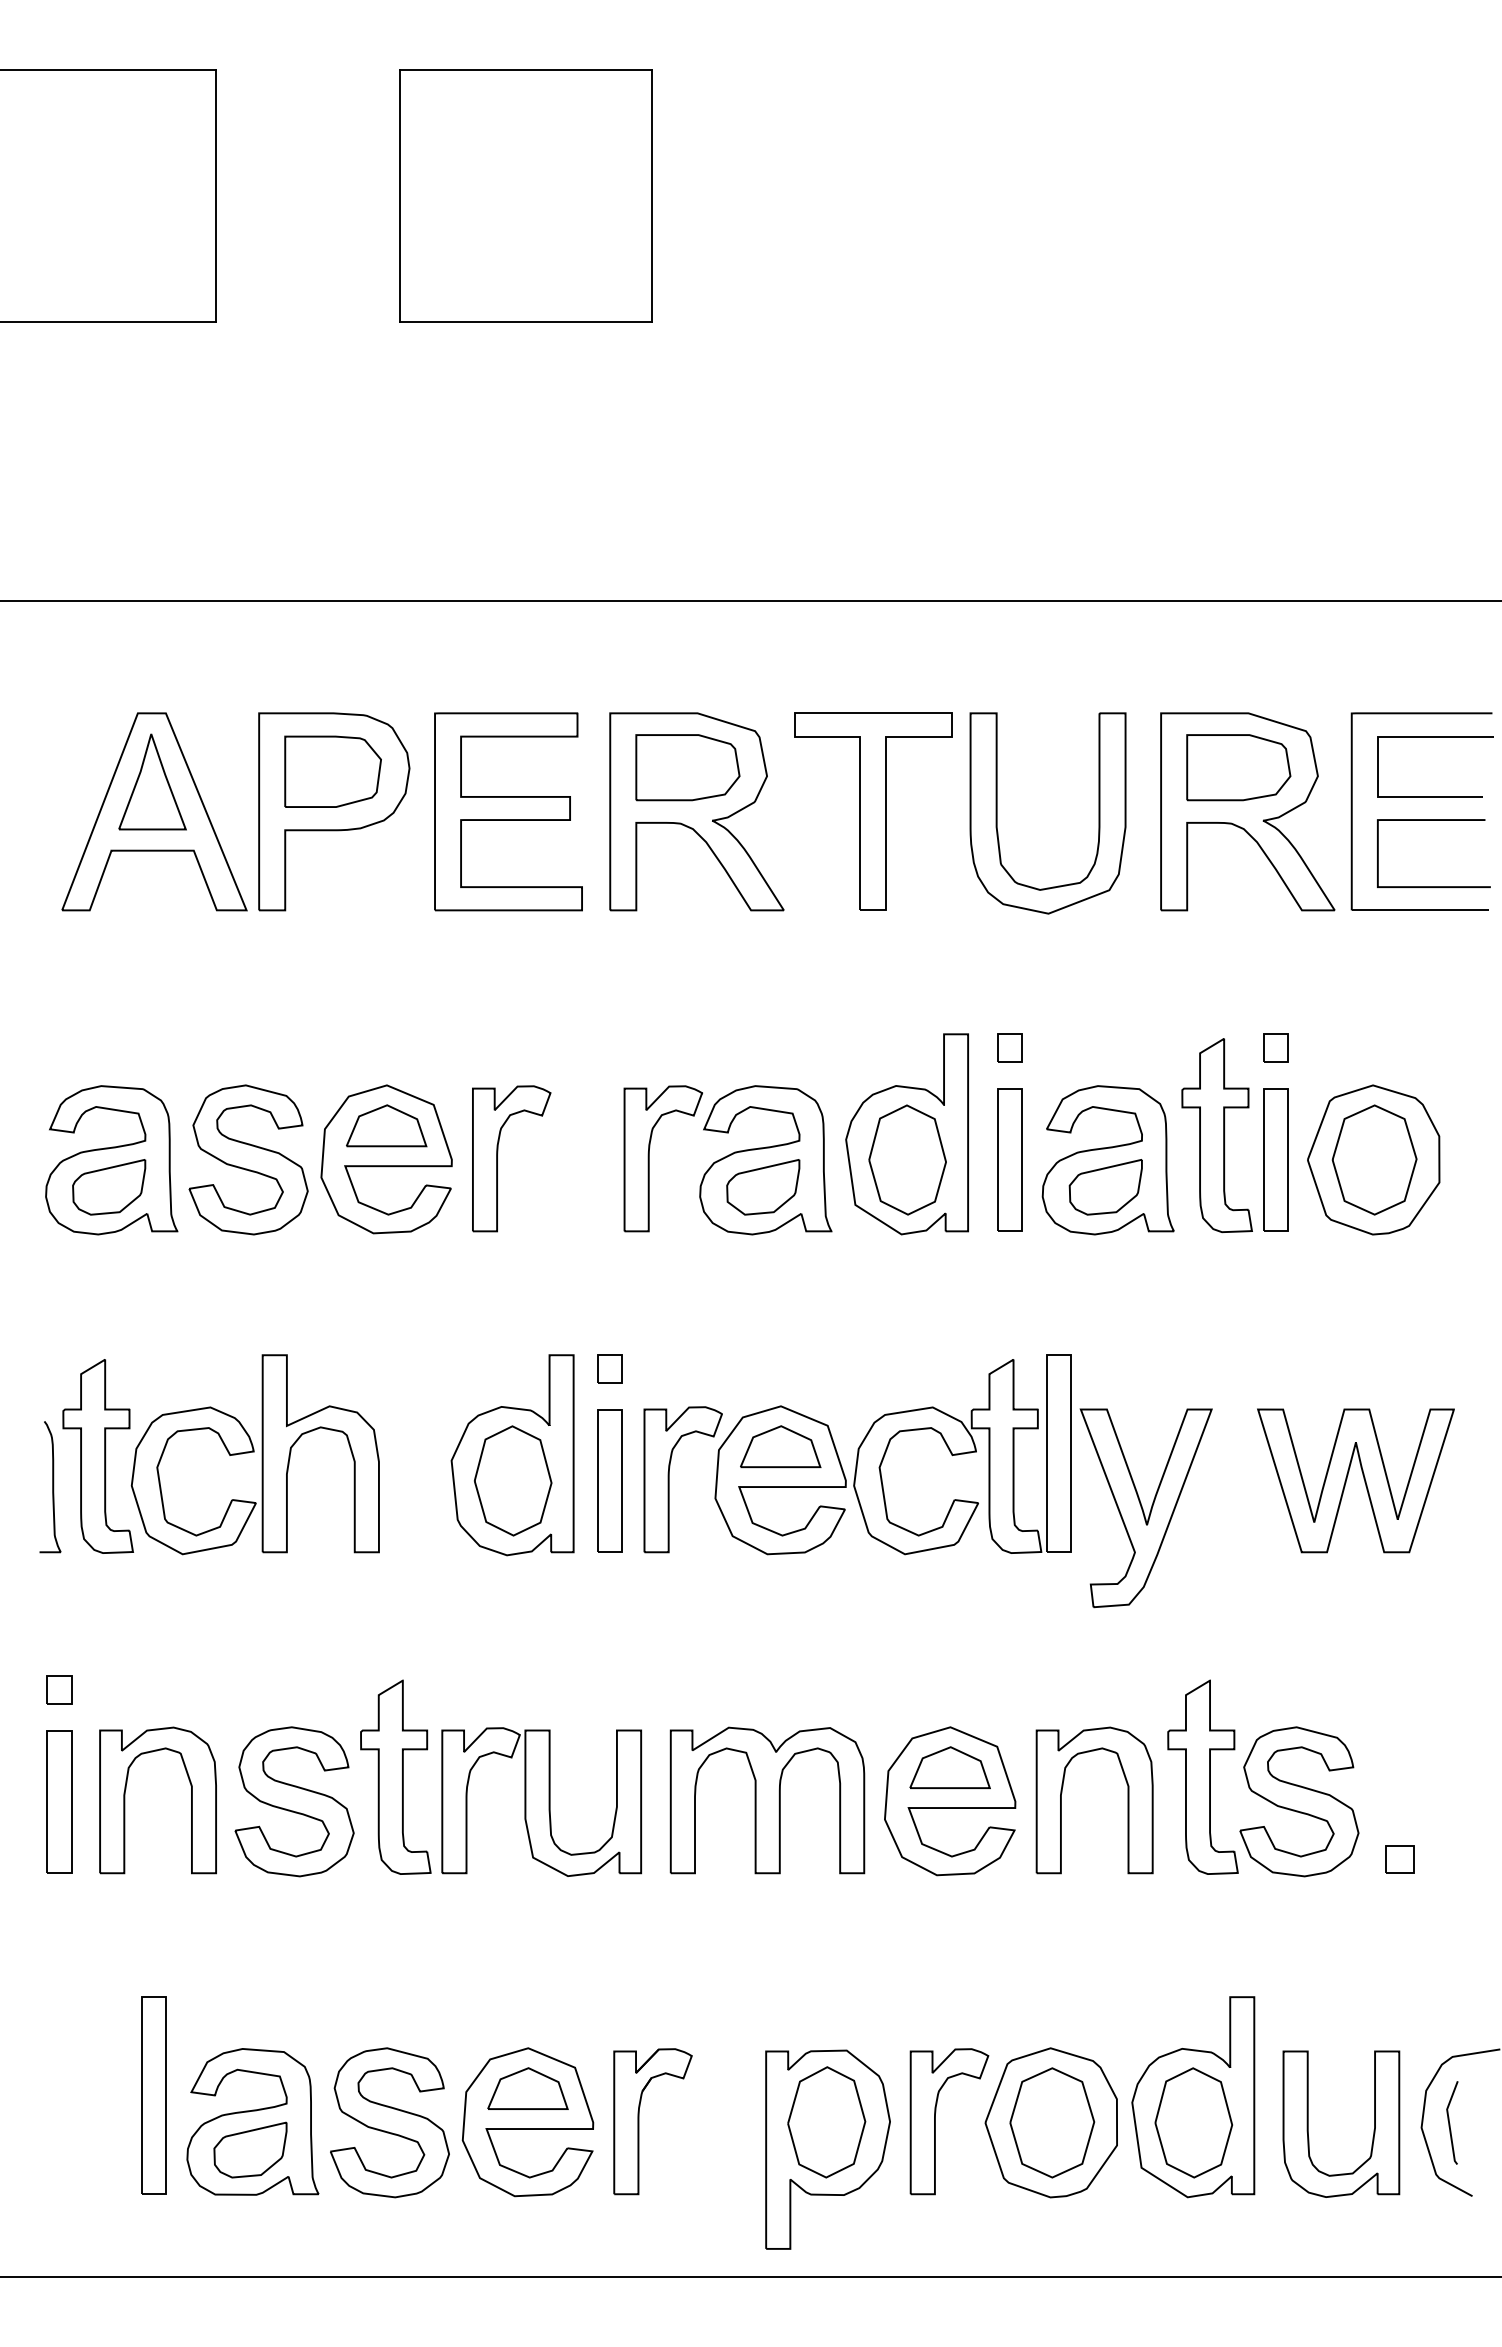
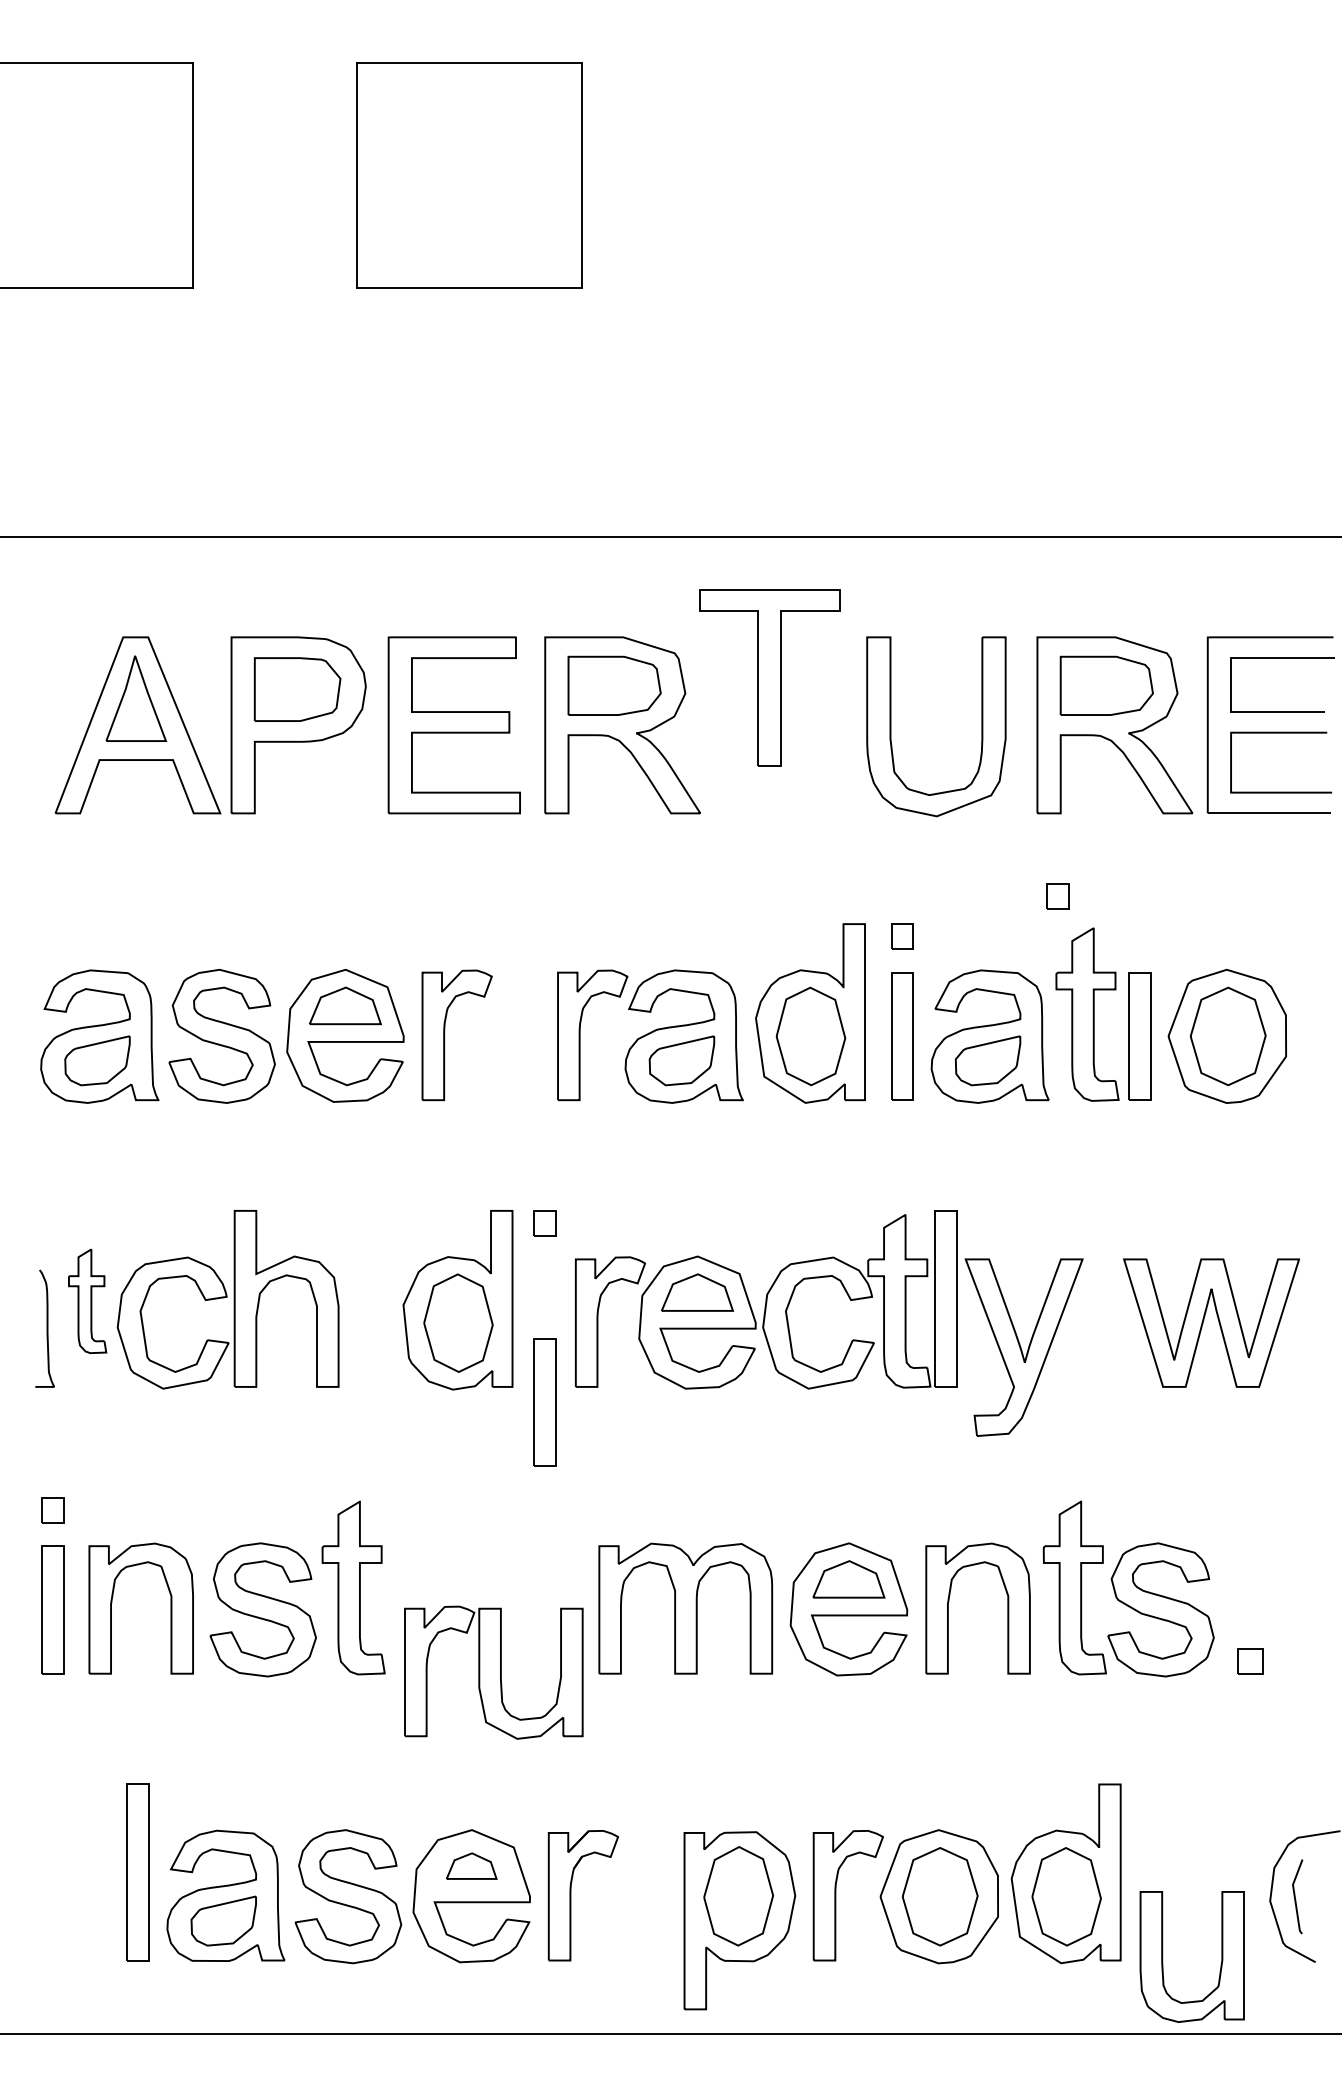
part: (873, 811) -> (769, 677), moved
part: (1275, 1047) -> (1057, 895), moved
part: (97, 1456) -> (87, 1301), size x0.6
part: (609, 1480) -> (544, 1402), moved
part: (541, 1801) -> (493, 1672), moved
part: (527, 2088) -> (471, 1866), size x0.7
part: (1373, 2130) -> (1220, 1962), moved

